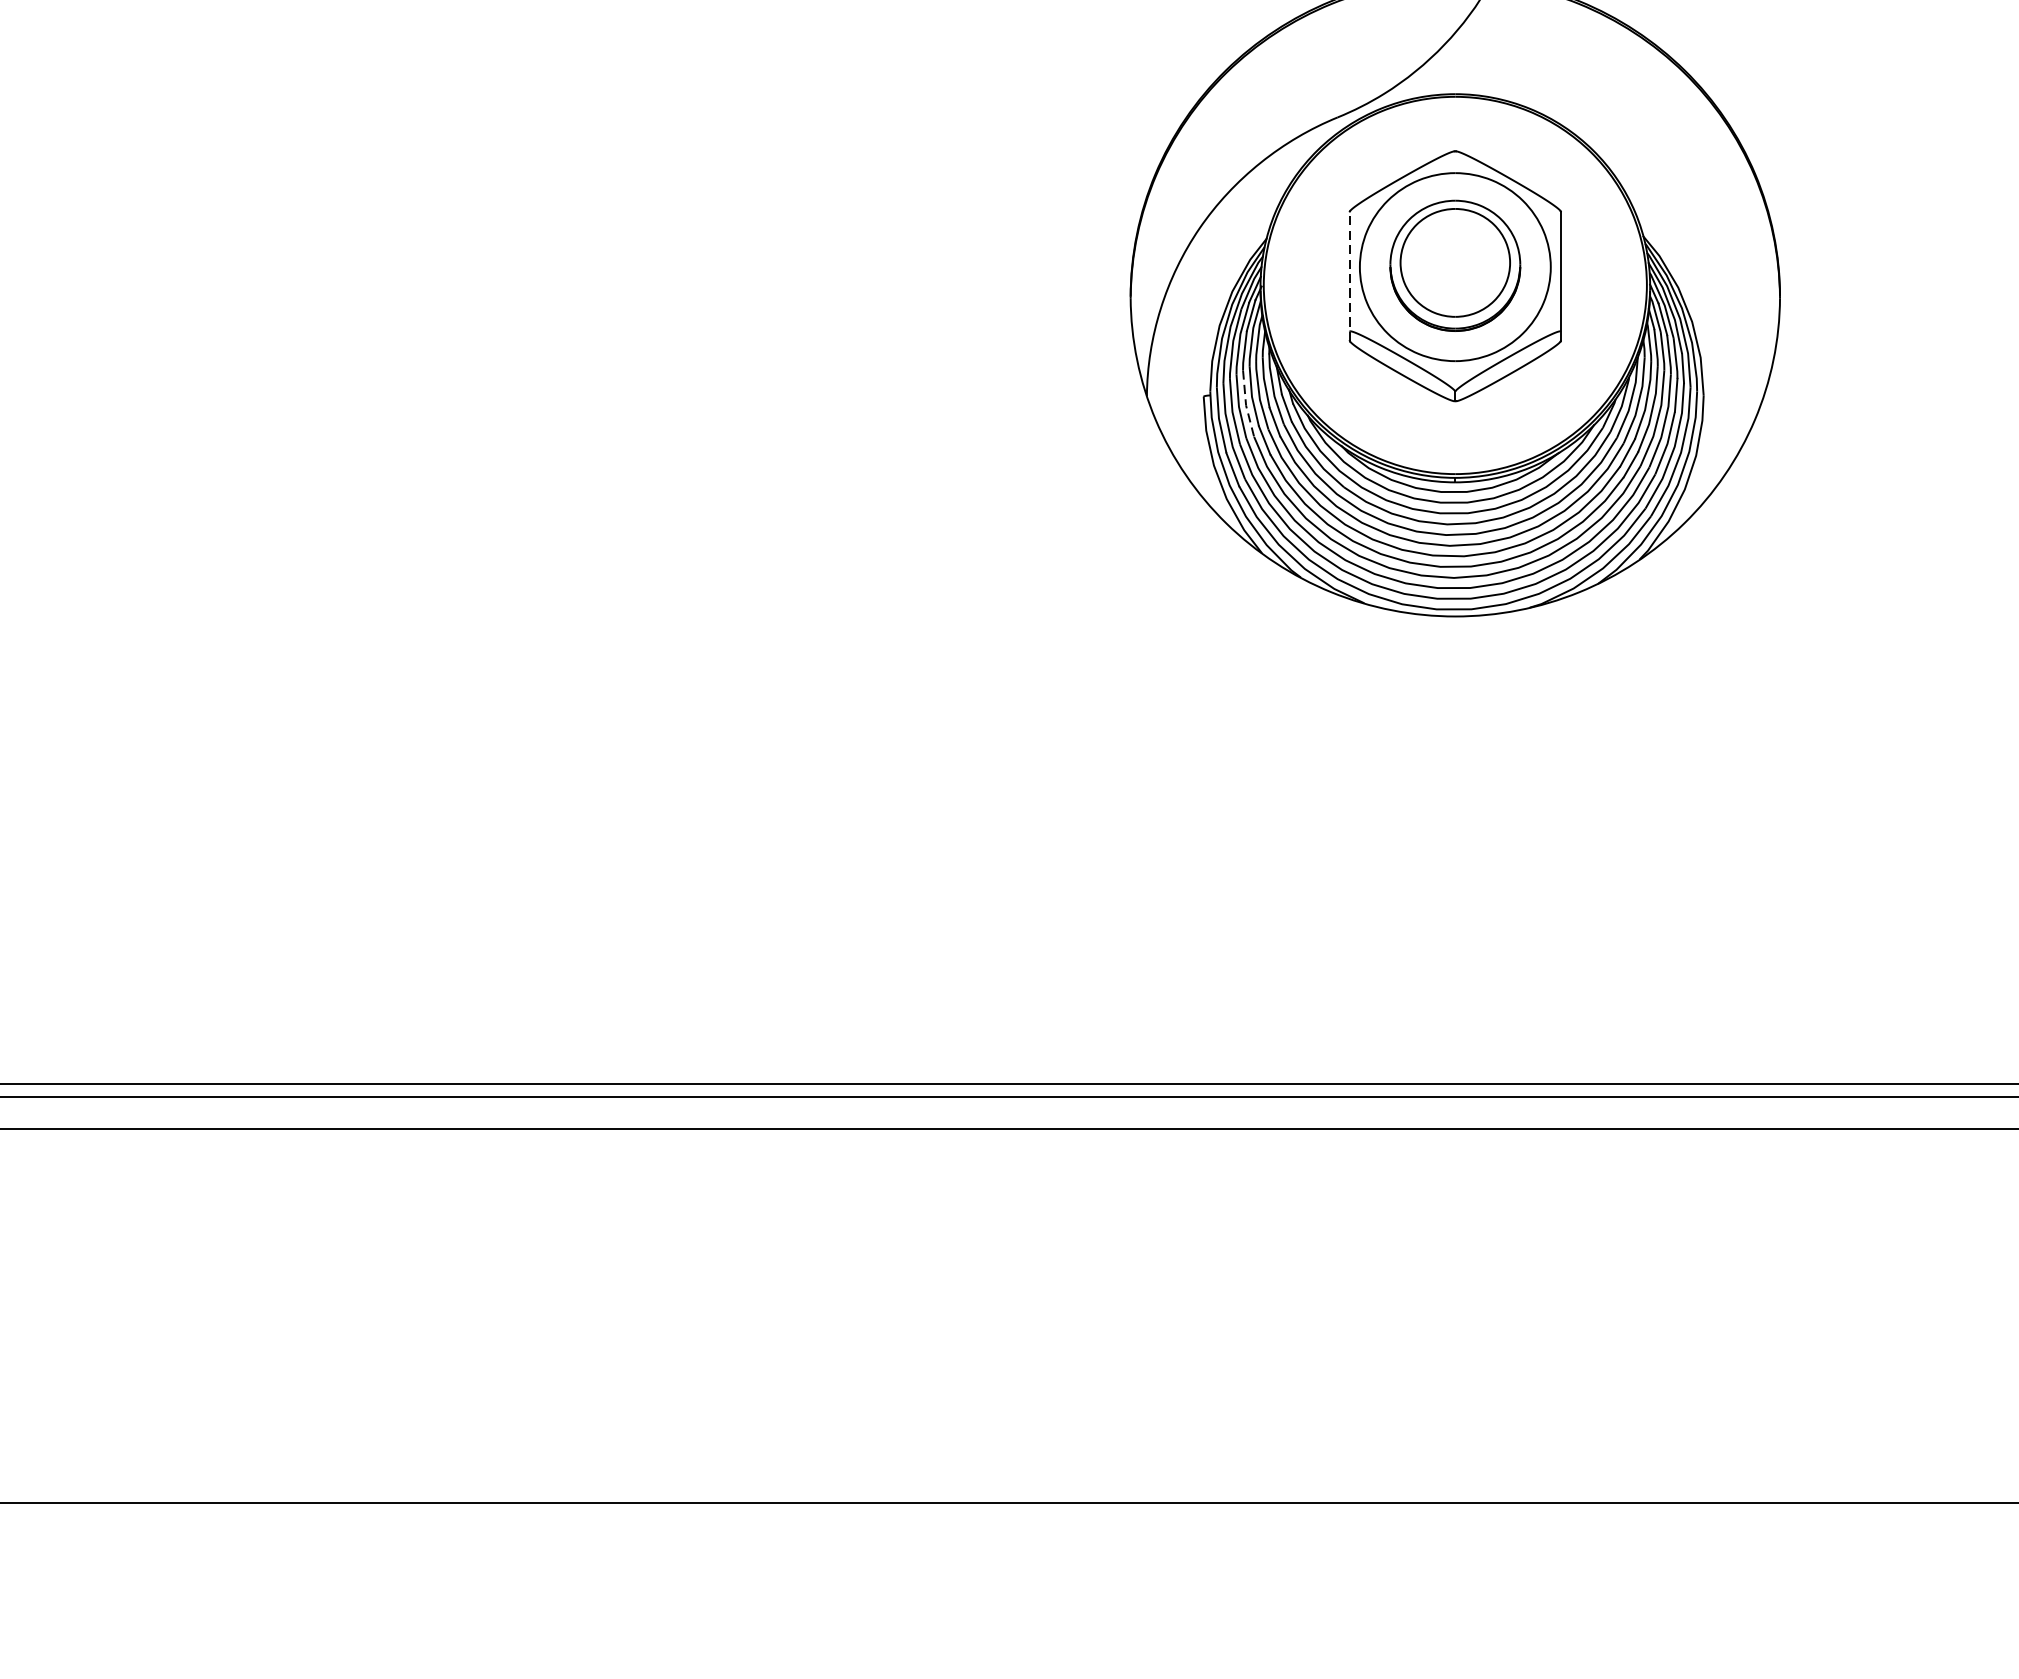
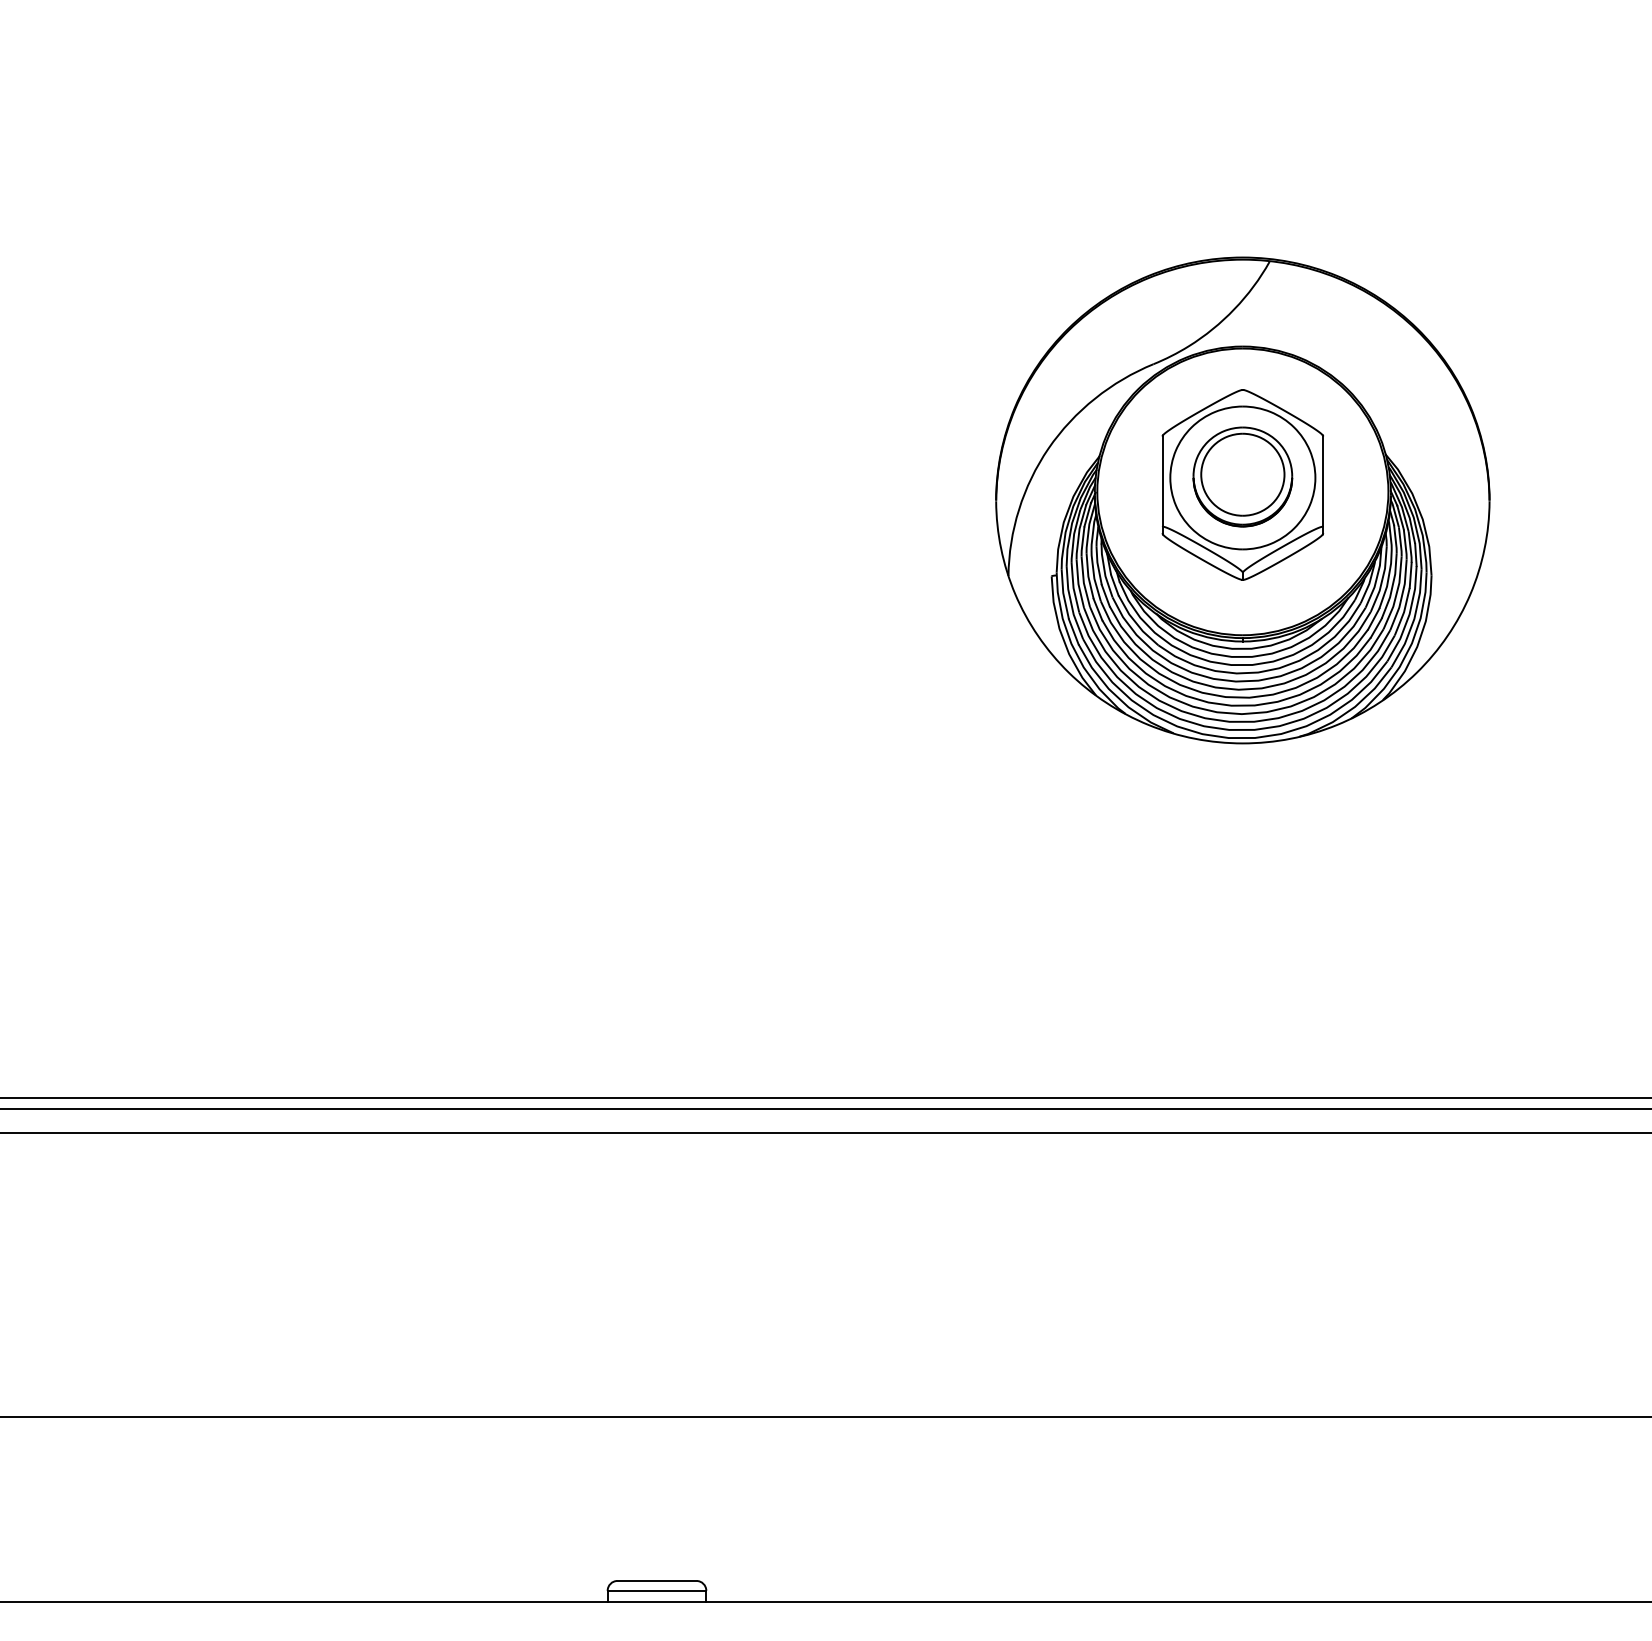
line: (1349, 275) -> (1162, 484), dashed -> solid
line: (1245, 406) -> (1083, 583), dashed -> solid

